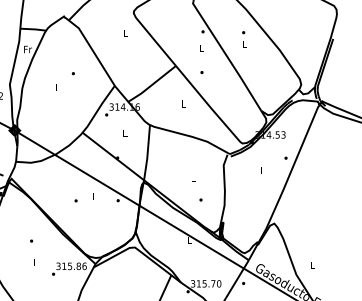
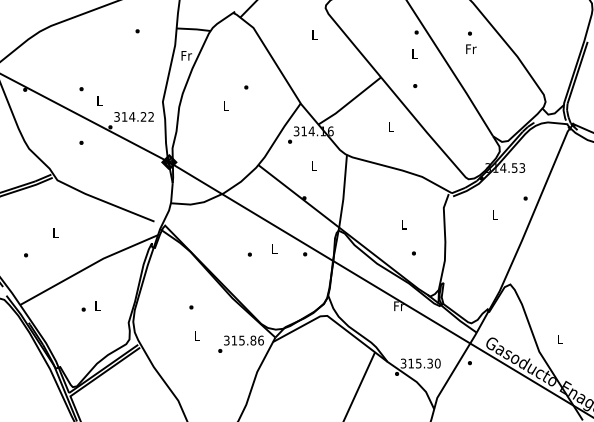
text: (244, 43) -> (471, 48), L -> Fr
text: (189, 240) -> (398, 306), L -> Fr
text: (212, 283) -> (429, 363), 315.70 -> 315.30

